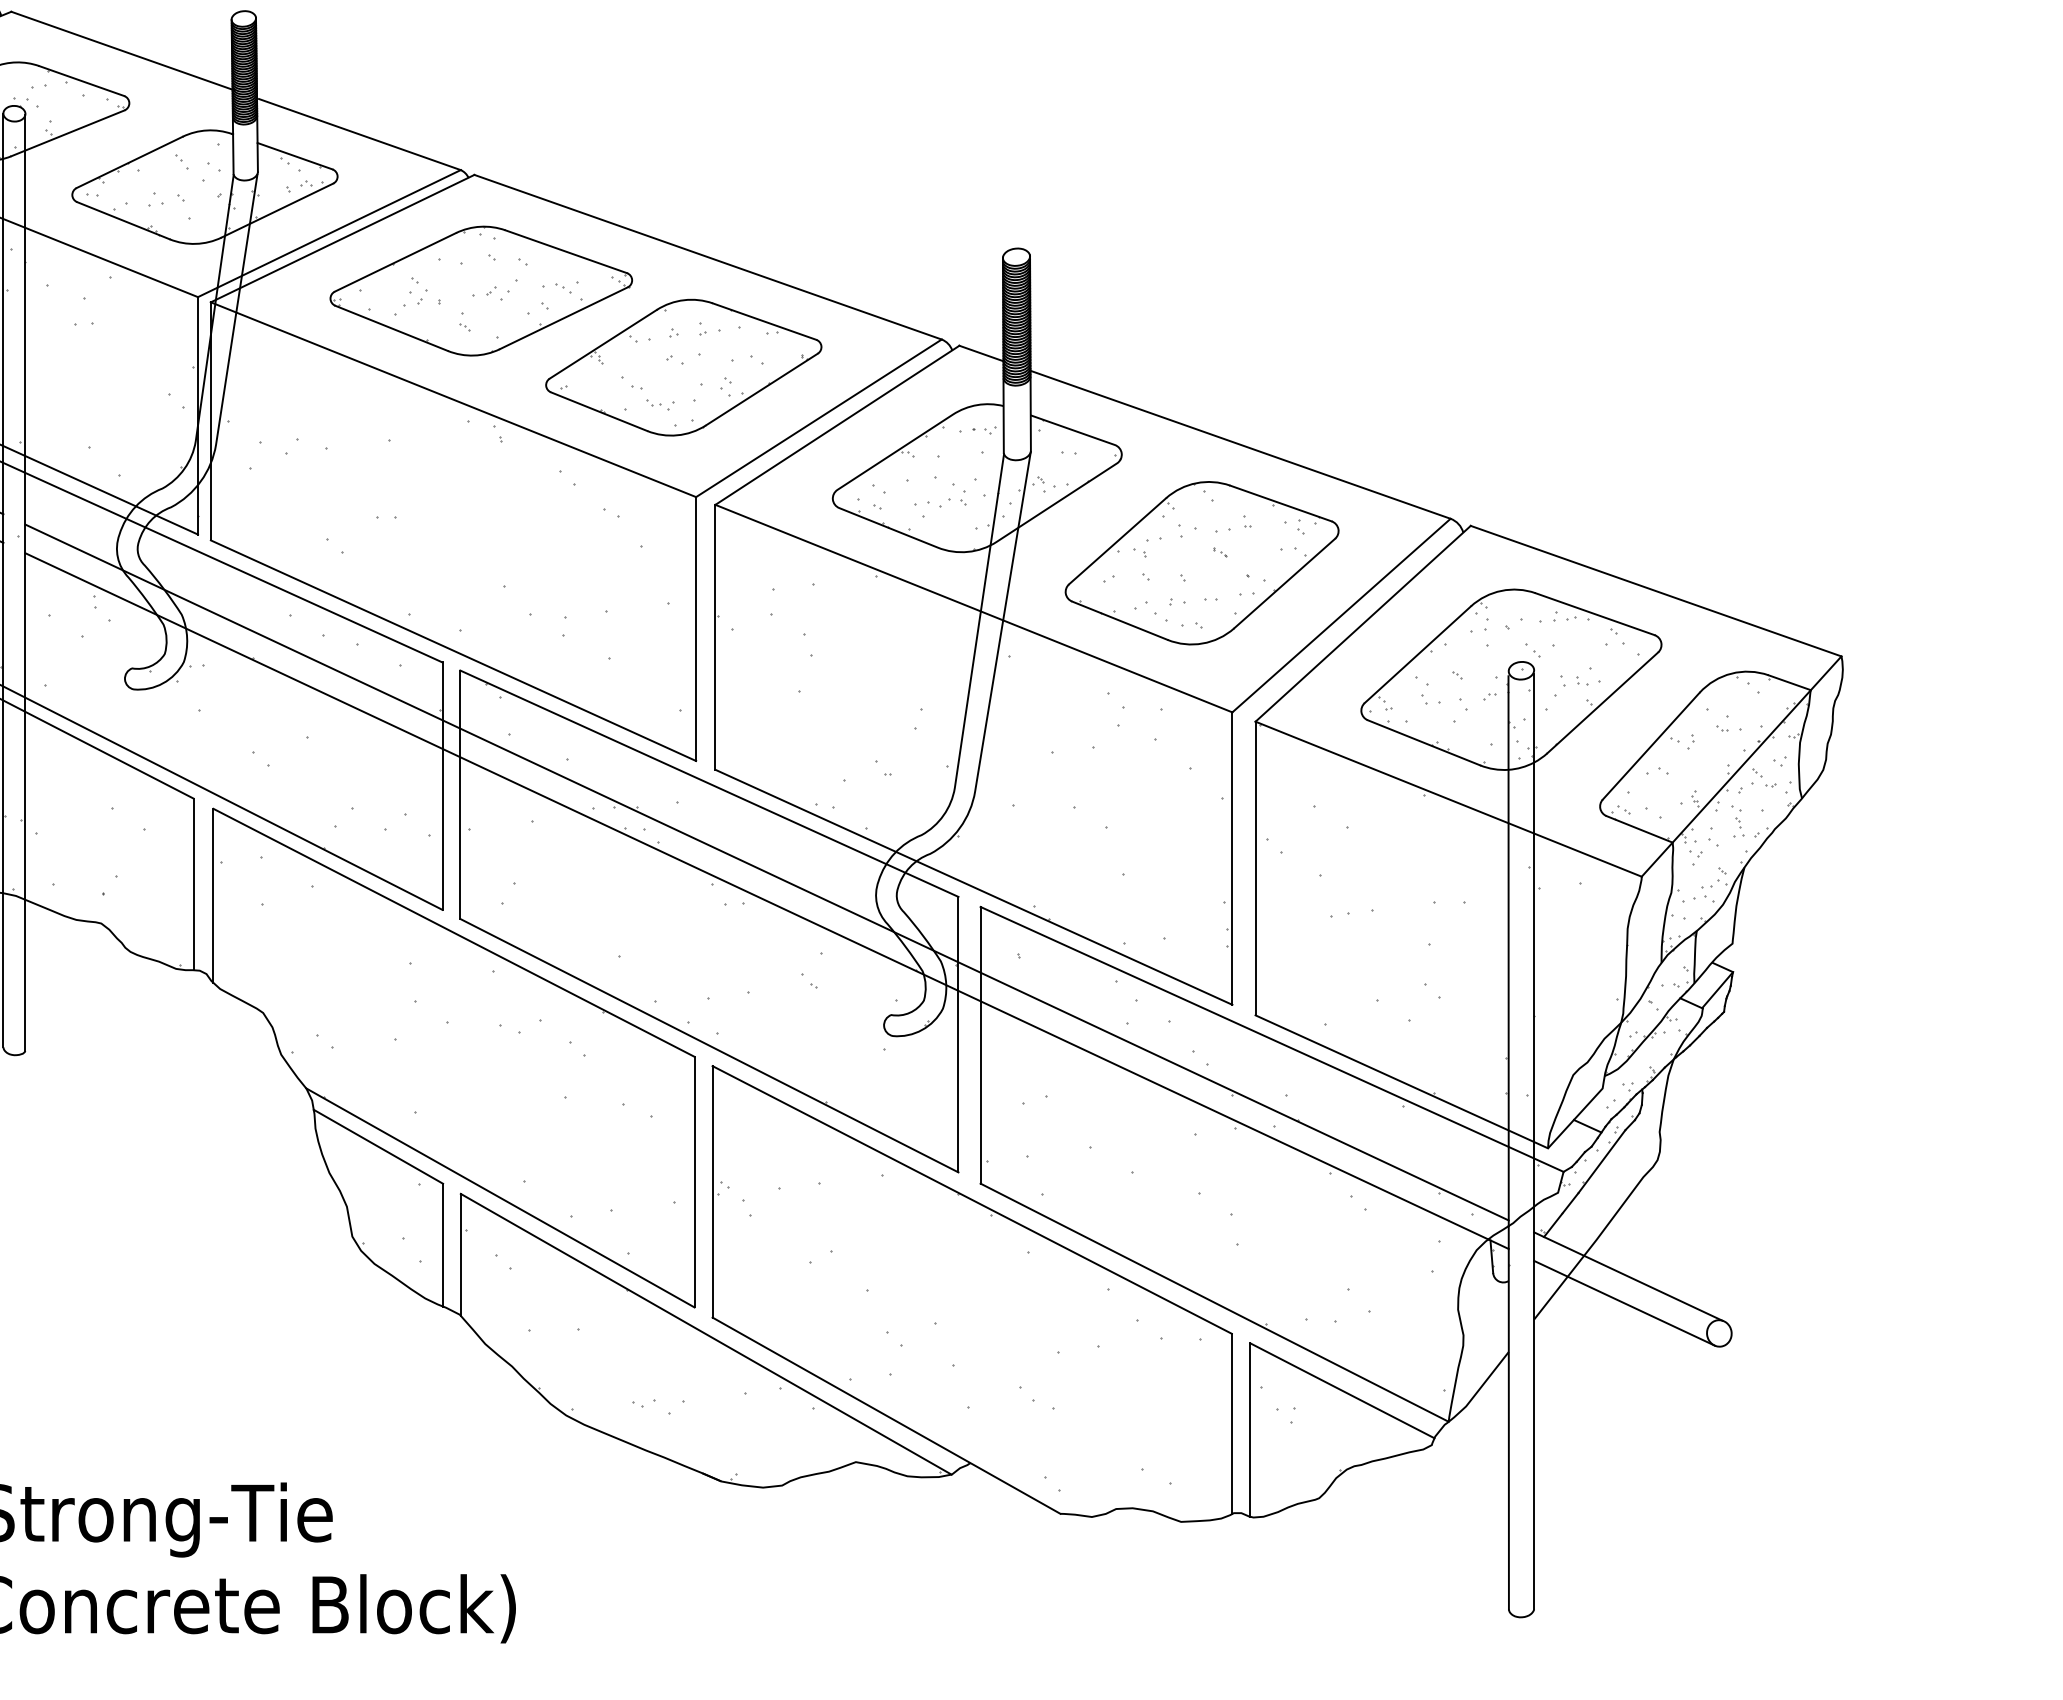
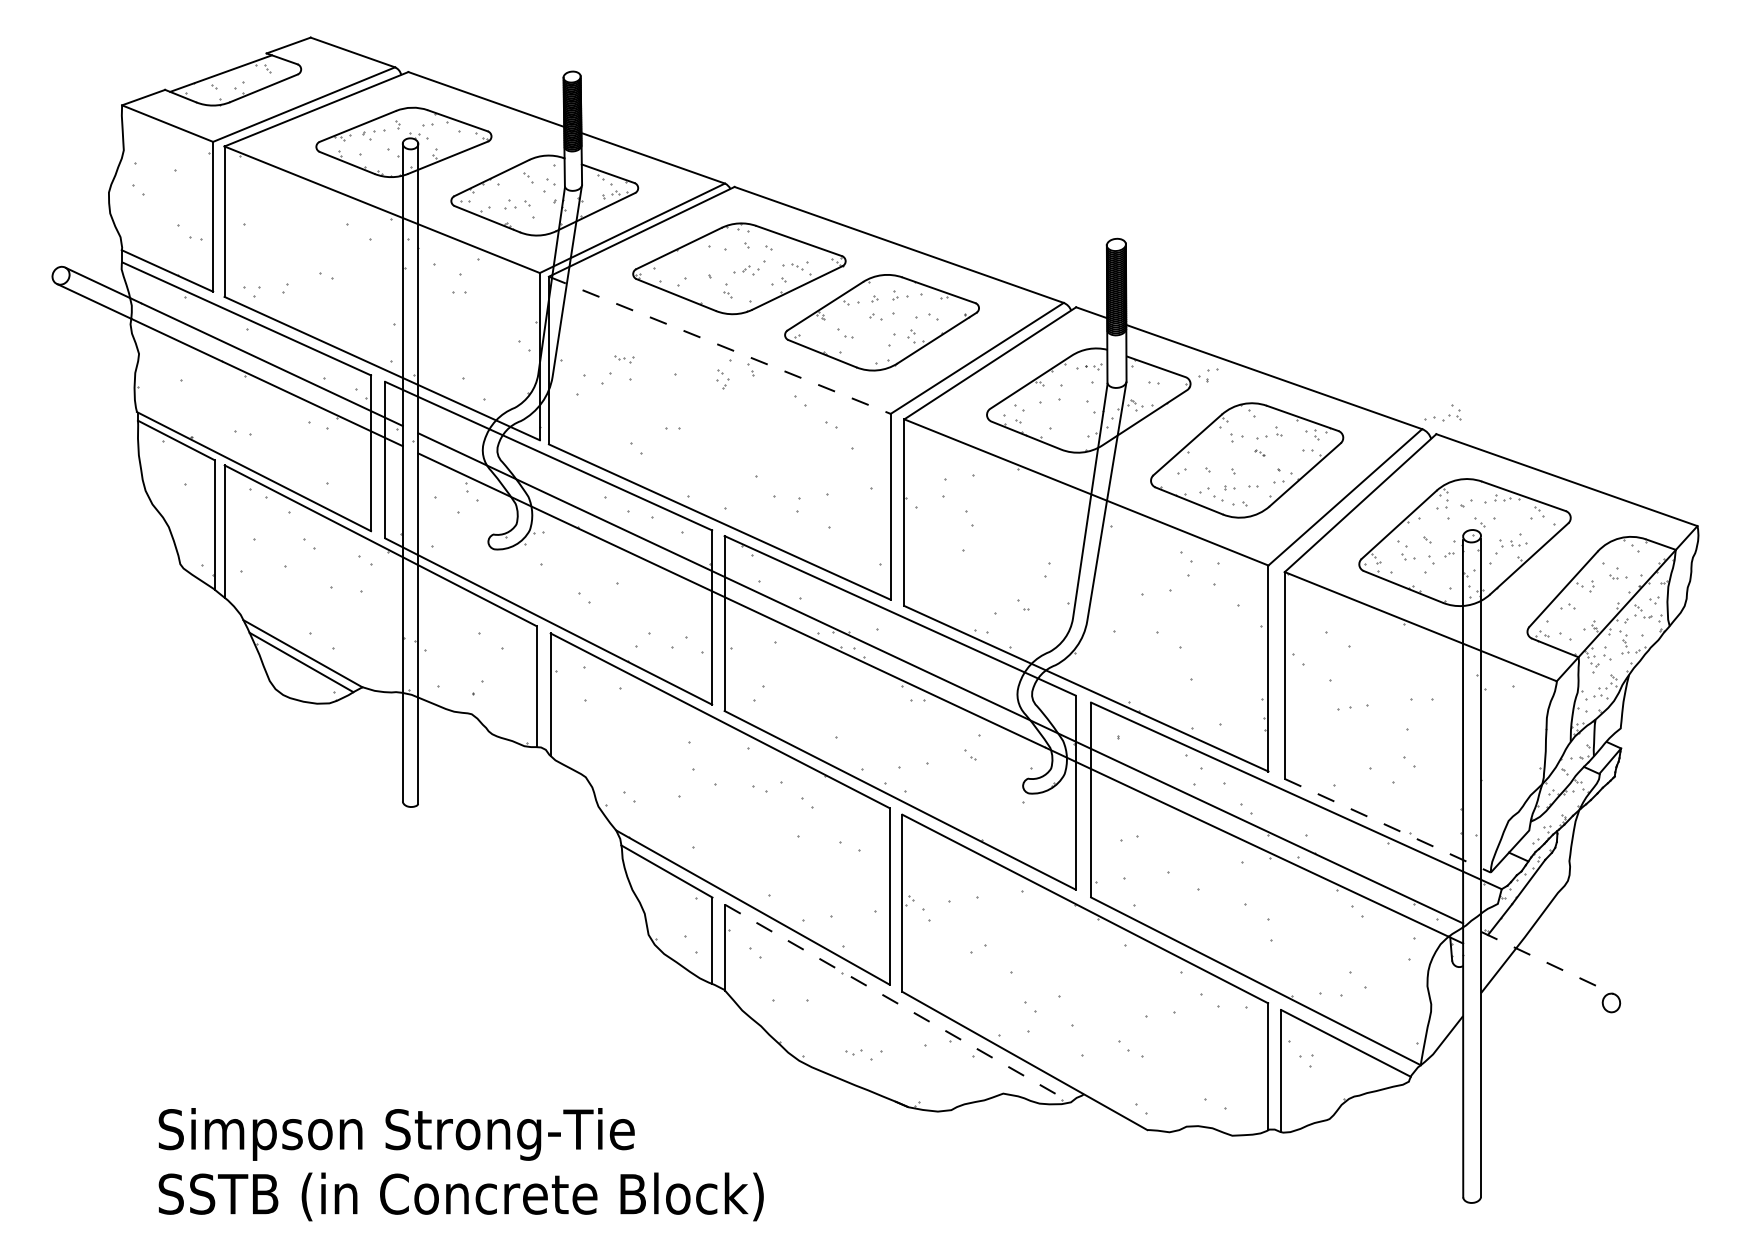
part: (417, 290) -> (722, 379), moved
line: (454, 399) -> (720, 345), solid -> dashed
part: (660, 405) -> (624, 359), moved
part: (948, 499) -> (1448, 415), moved
part: (1147, 547) -> (1208, 375), moved
line: (1402, 1081) -> (1388, 825), solid -> dashed
line: (1628, 1277) -> (1547, 963), solid -> dashed
line: (1624, 1302) -> (1544, 981), removed
line: (707, 1334) -> (898, 1003), solid -> dashed

